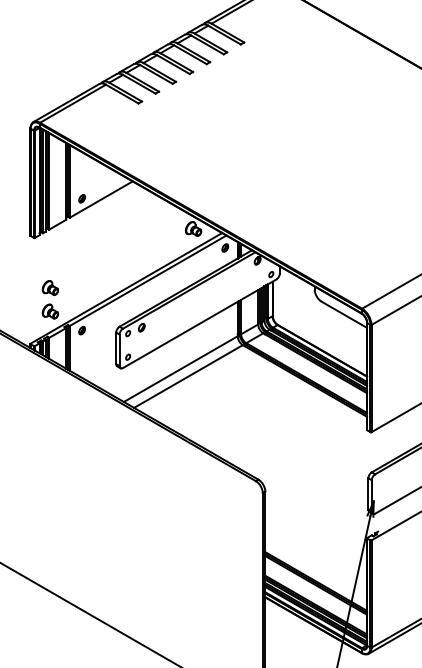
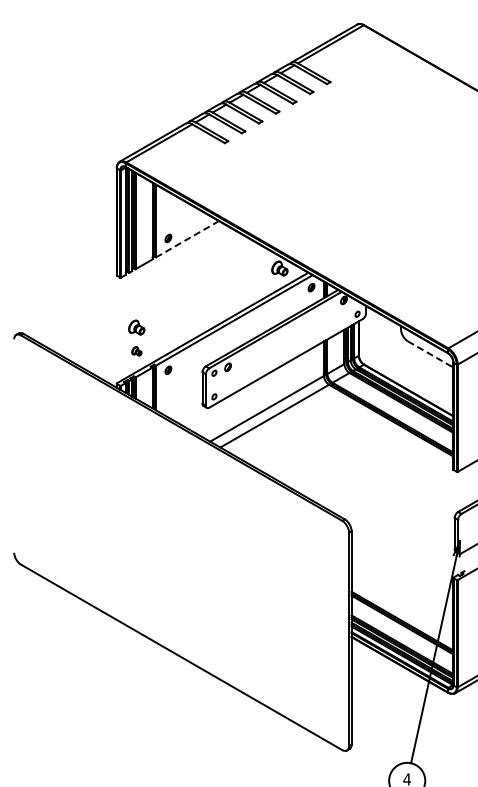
line: (101, 199) -> (187, 239), solid -> dashed
part: (50, 311) -> (136, 351), size x0.6
line: (345, 314) -> (431, 354), solid -> dashed

